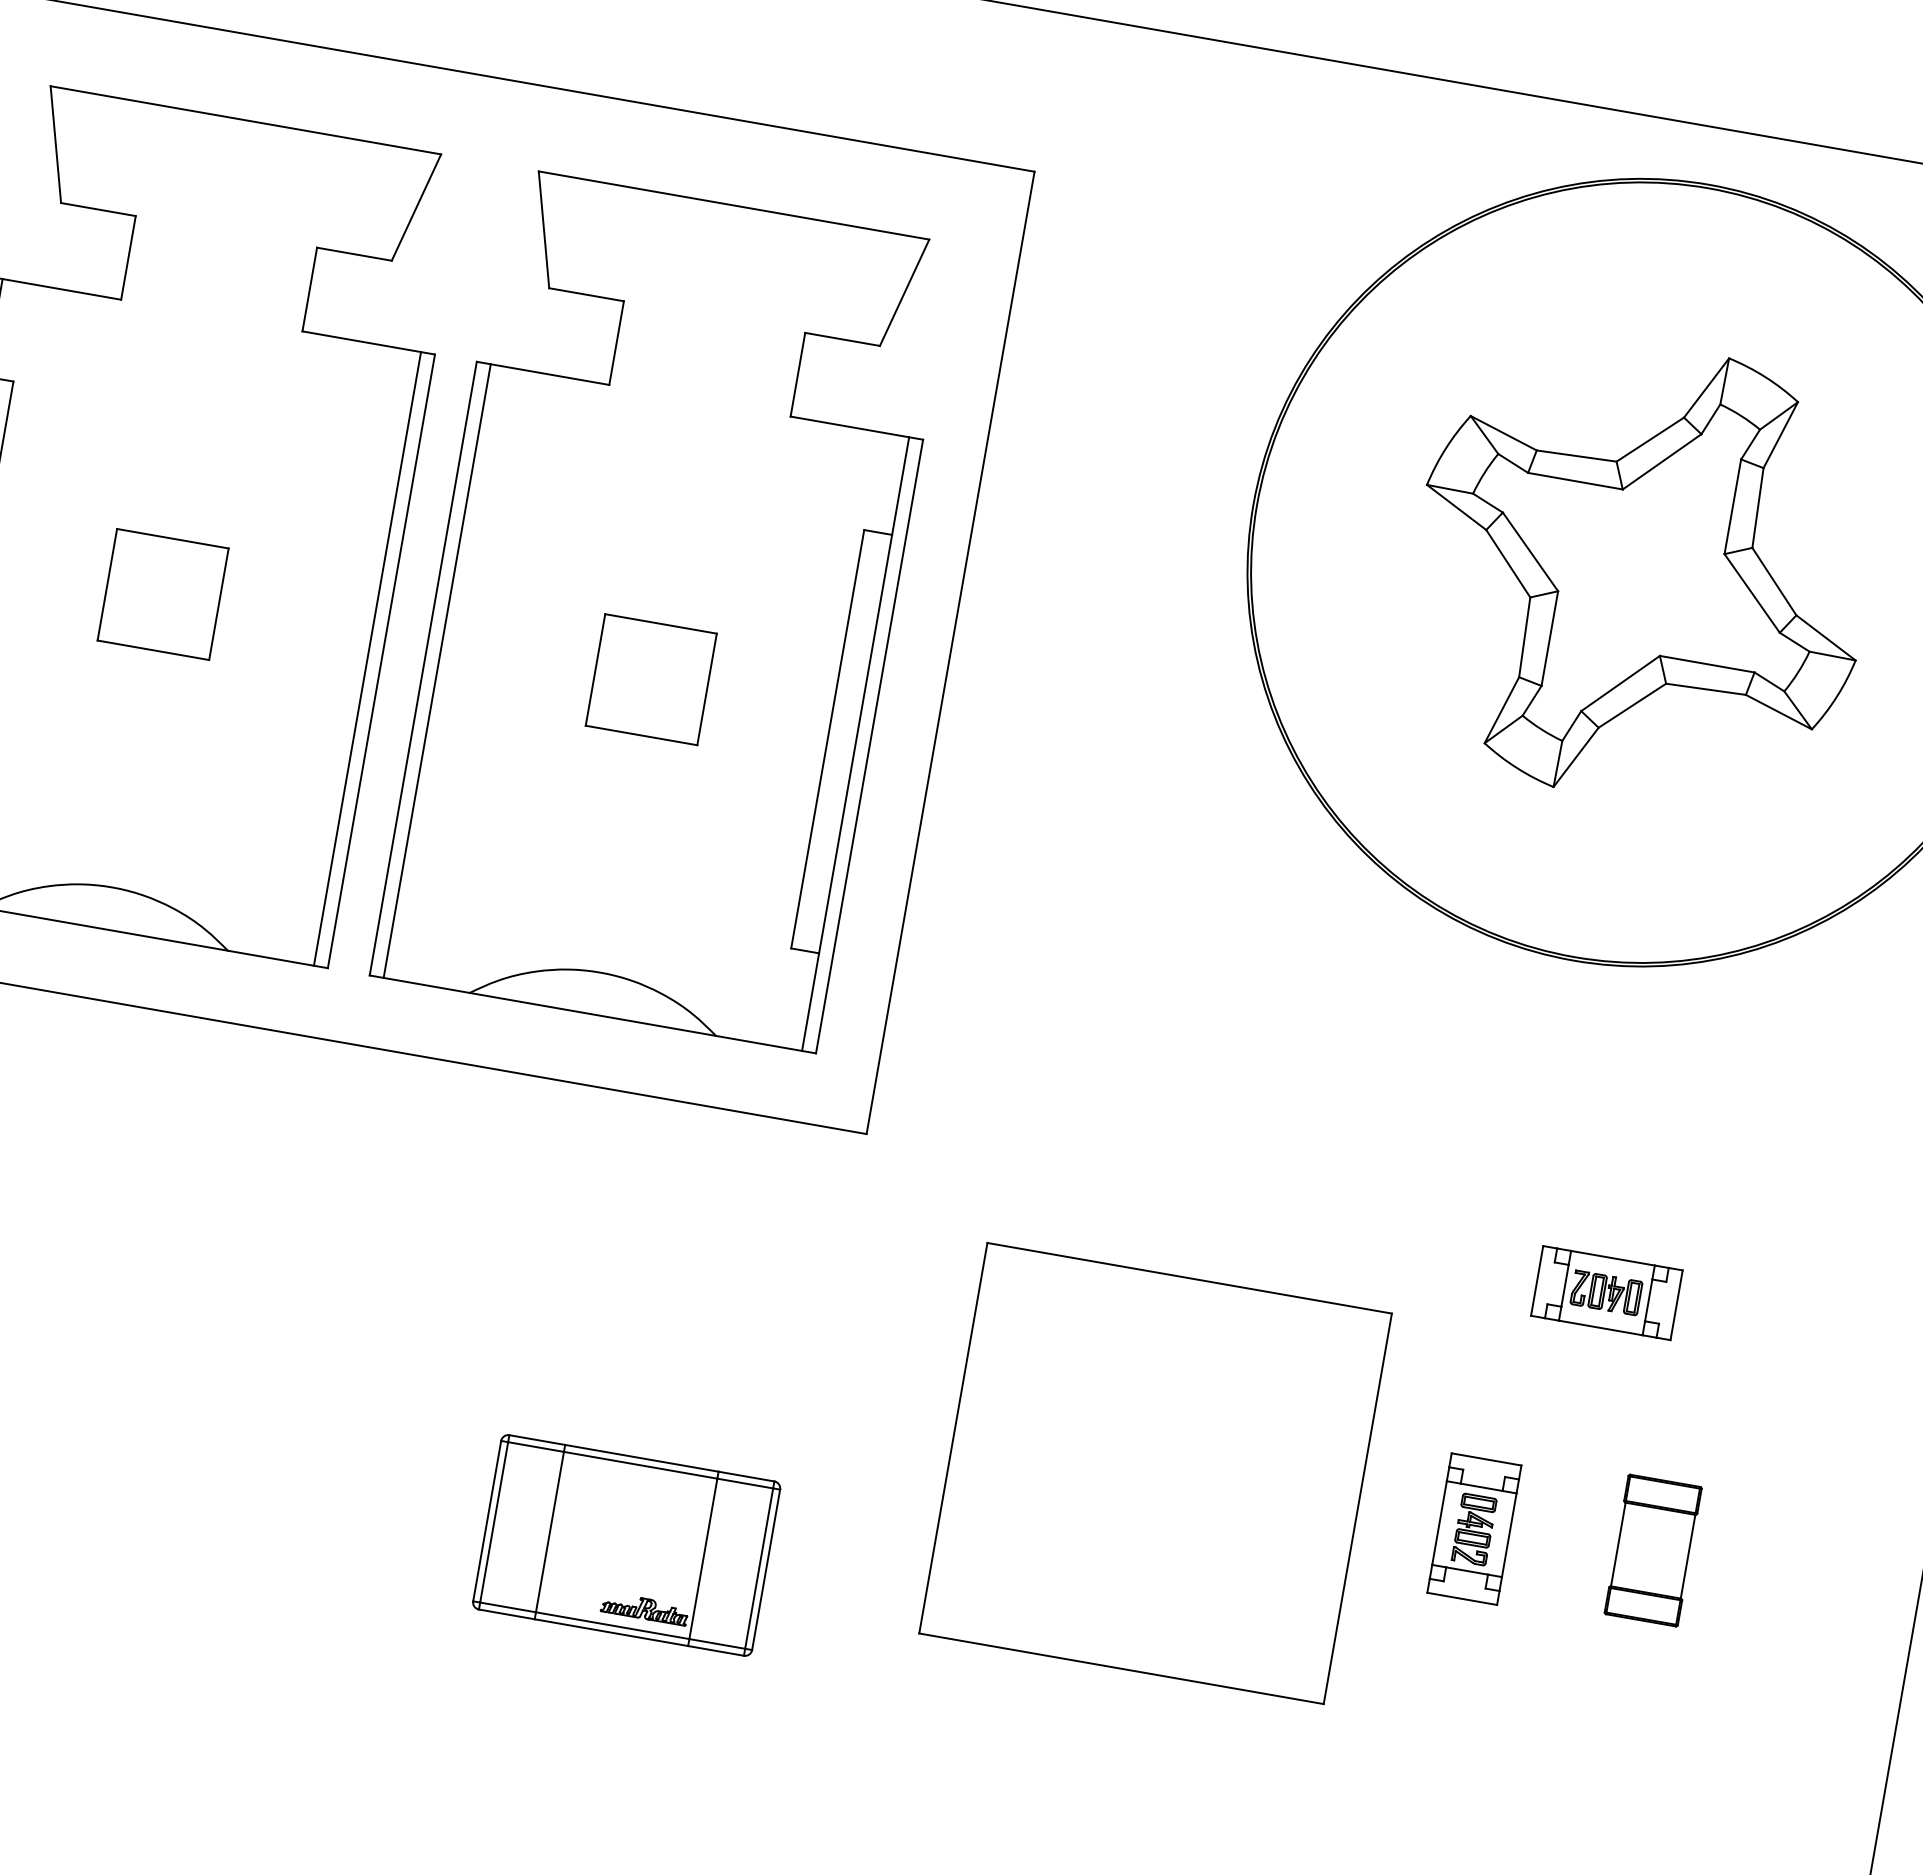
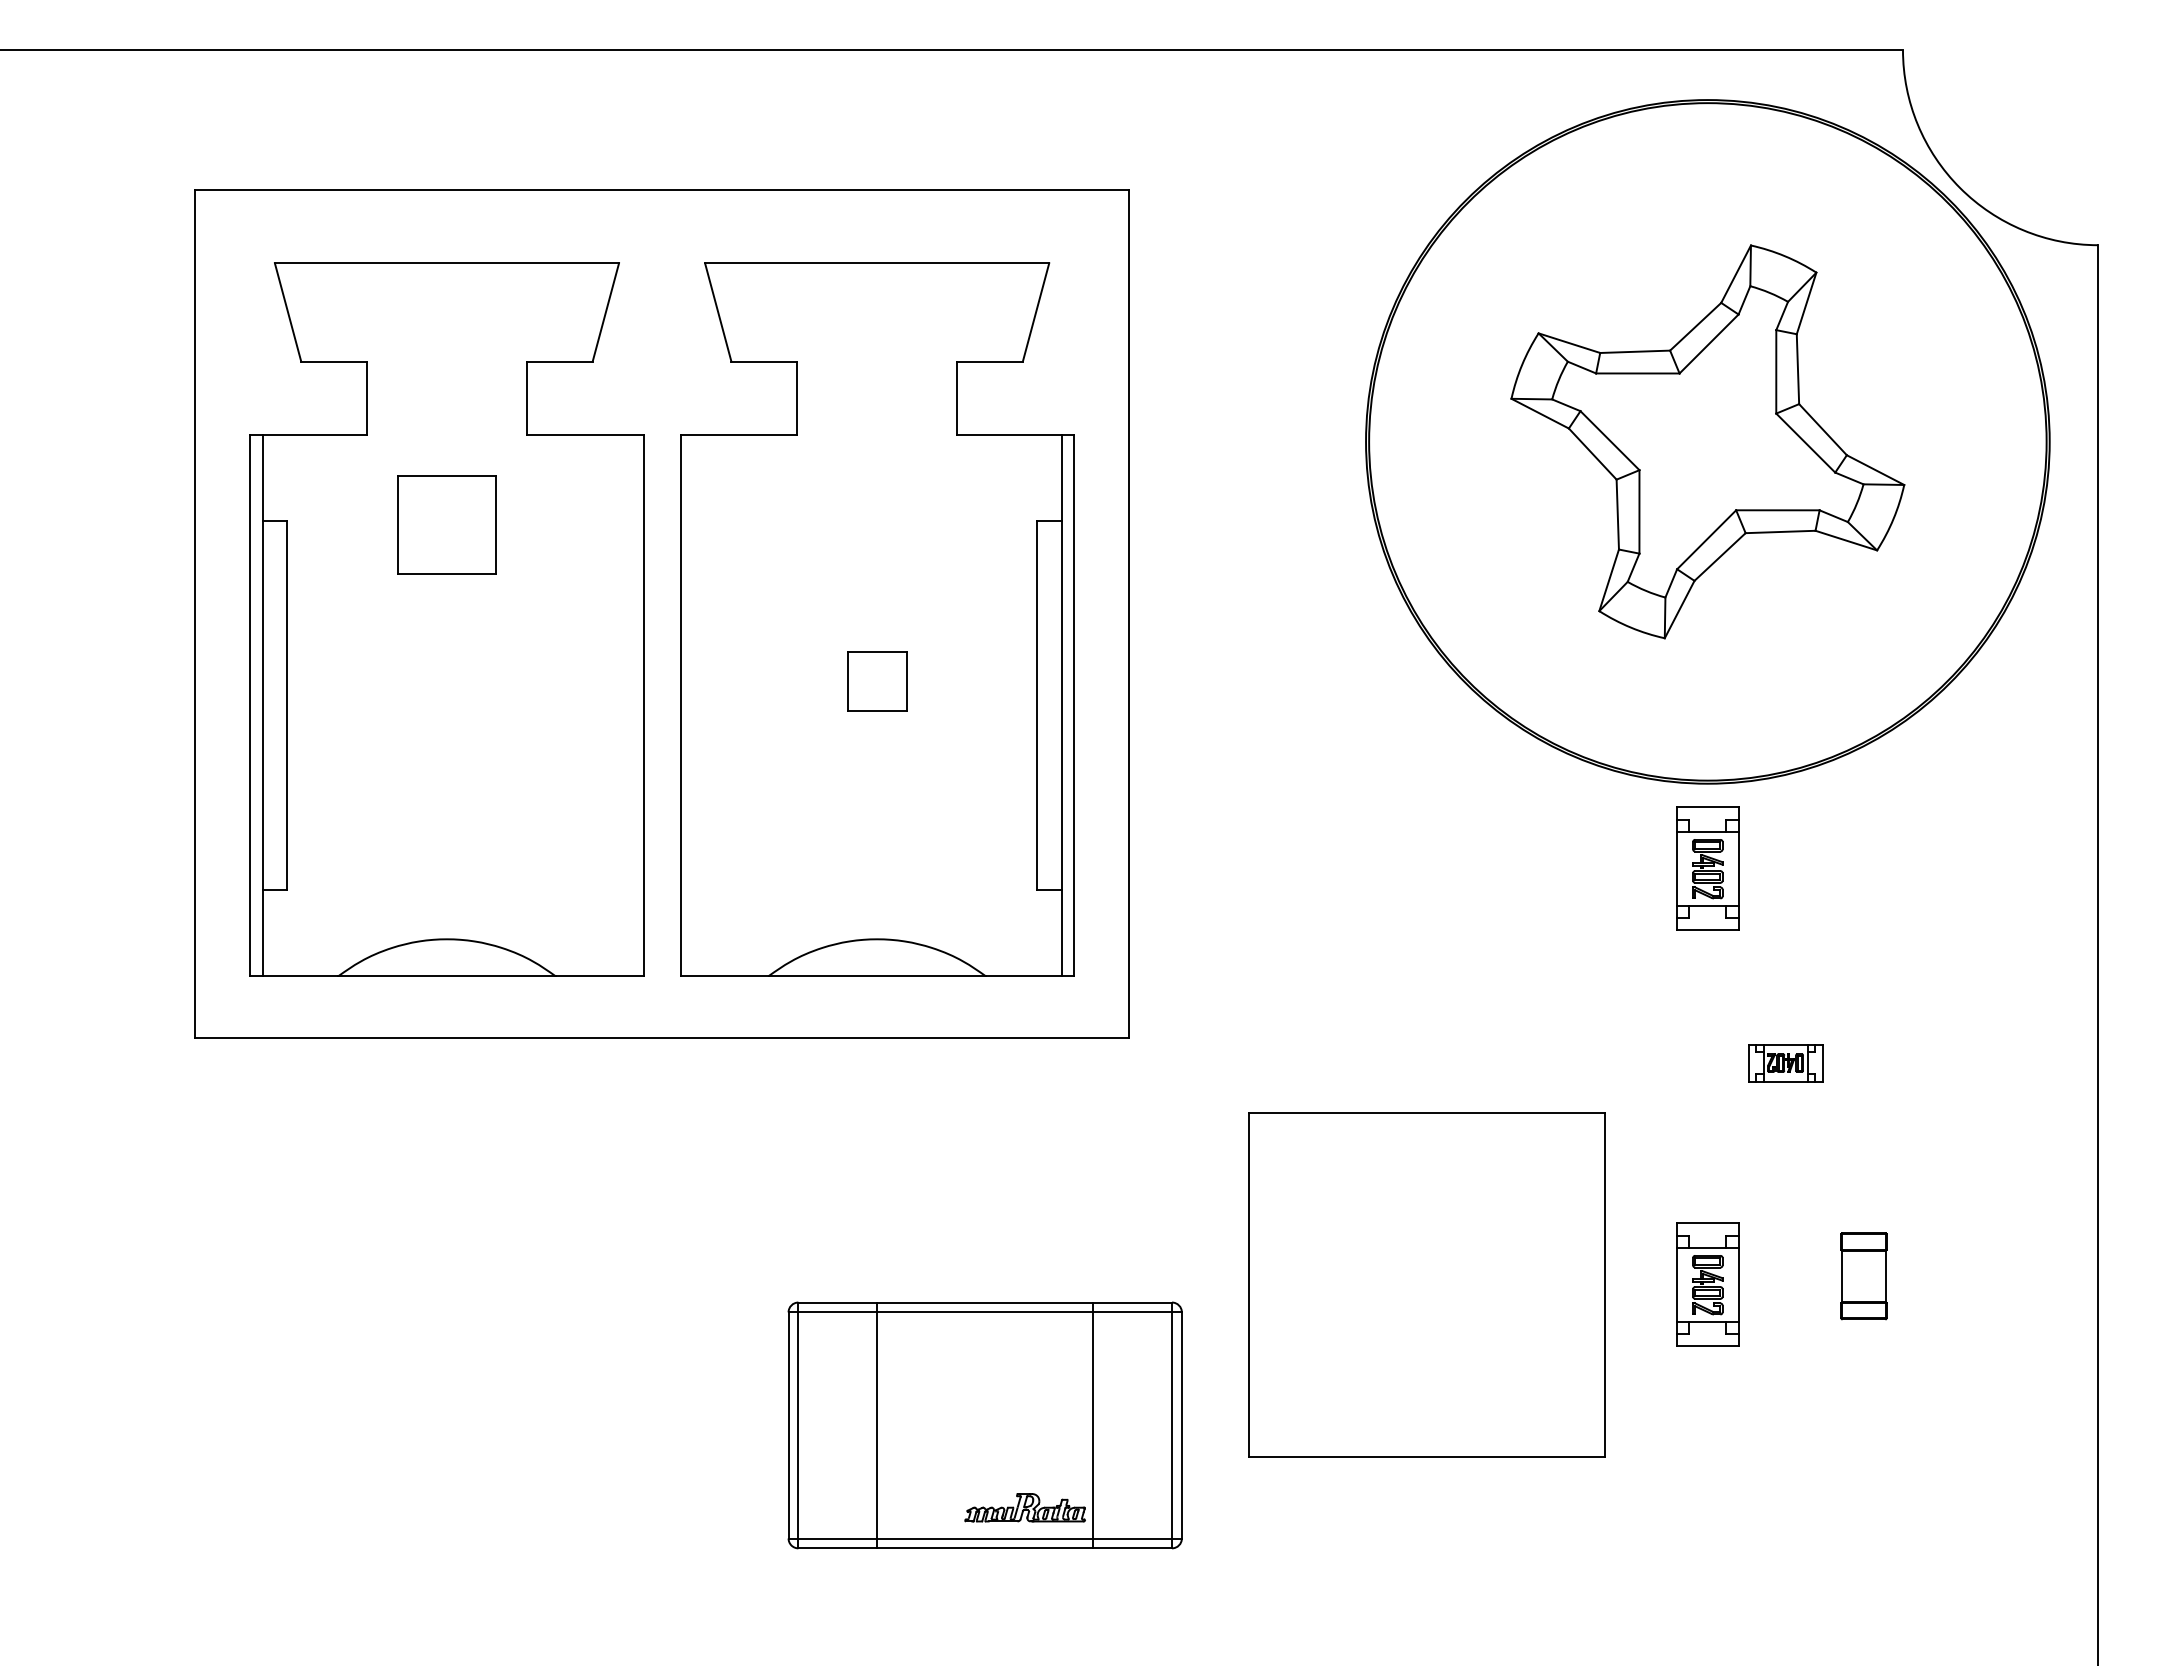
part: (162, 593) -> (446, 524), moved
line: (367, 658) -> (631, 705), removed
line: (436, 670) -> (692, 705), removed
part: (650, 678) -> (876, 680), size x0.6
part: (1556, 1056) -> (1707, 868), added
part: (1606, 1292) -> (1785, 1062), size x0.6
part: (627, 1544) -> (985, 1424), size x1.6
part: (1652, 1550) -> (1863, 1276), size x0.7

